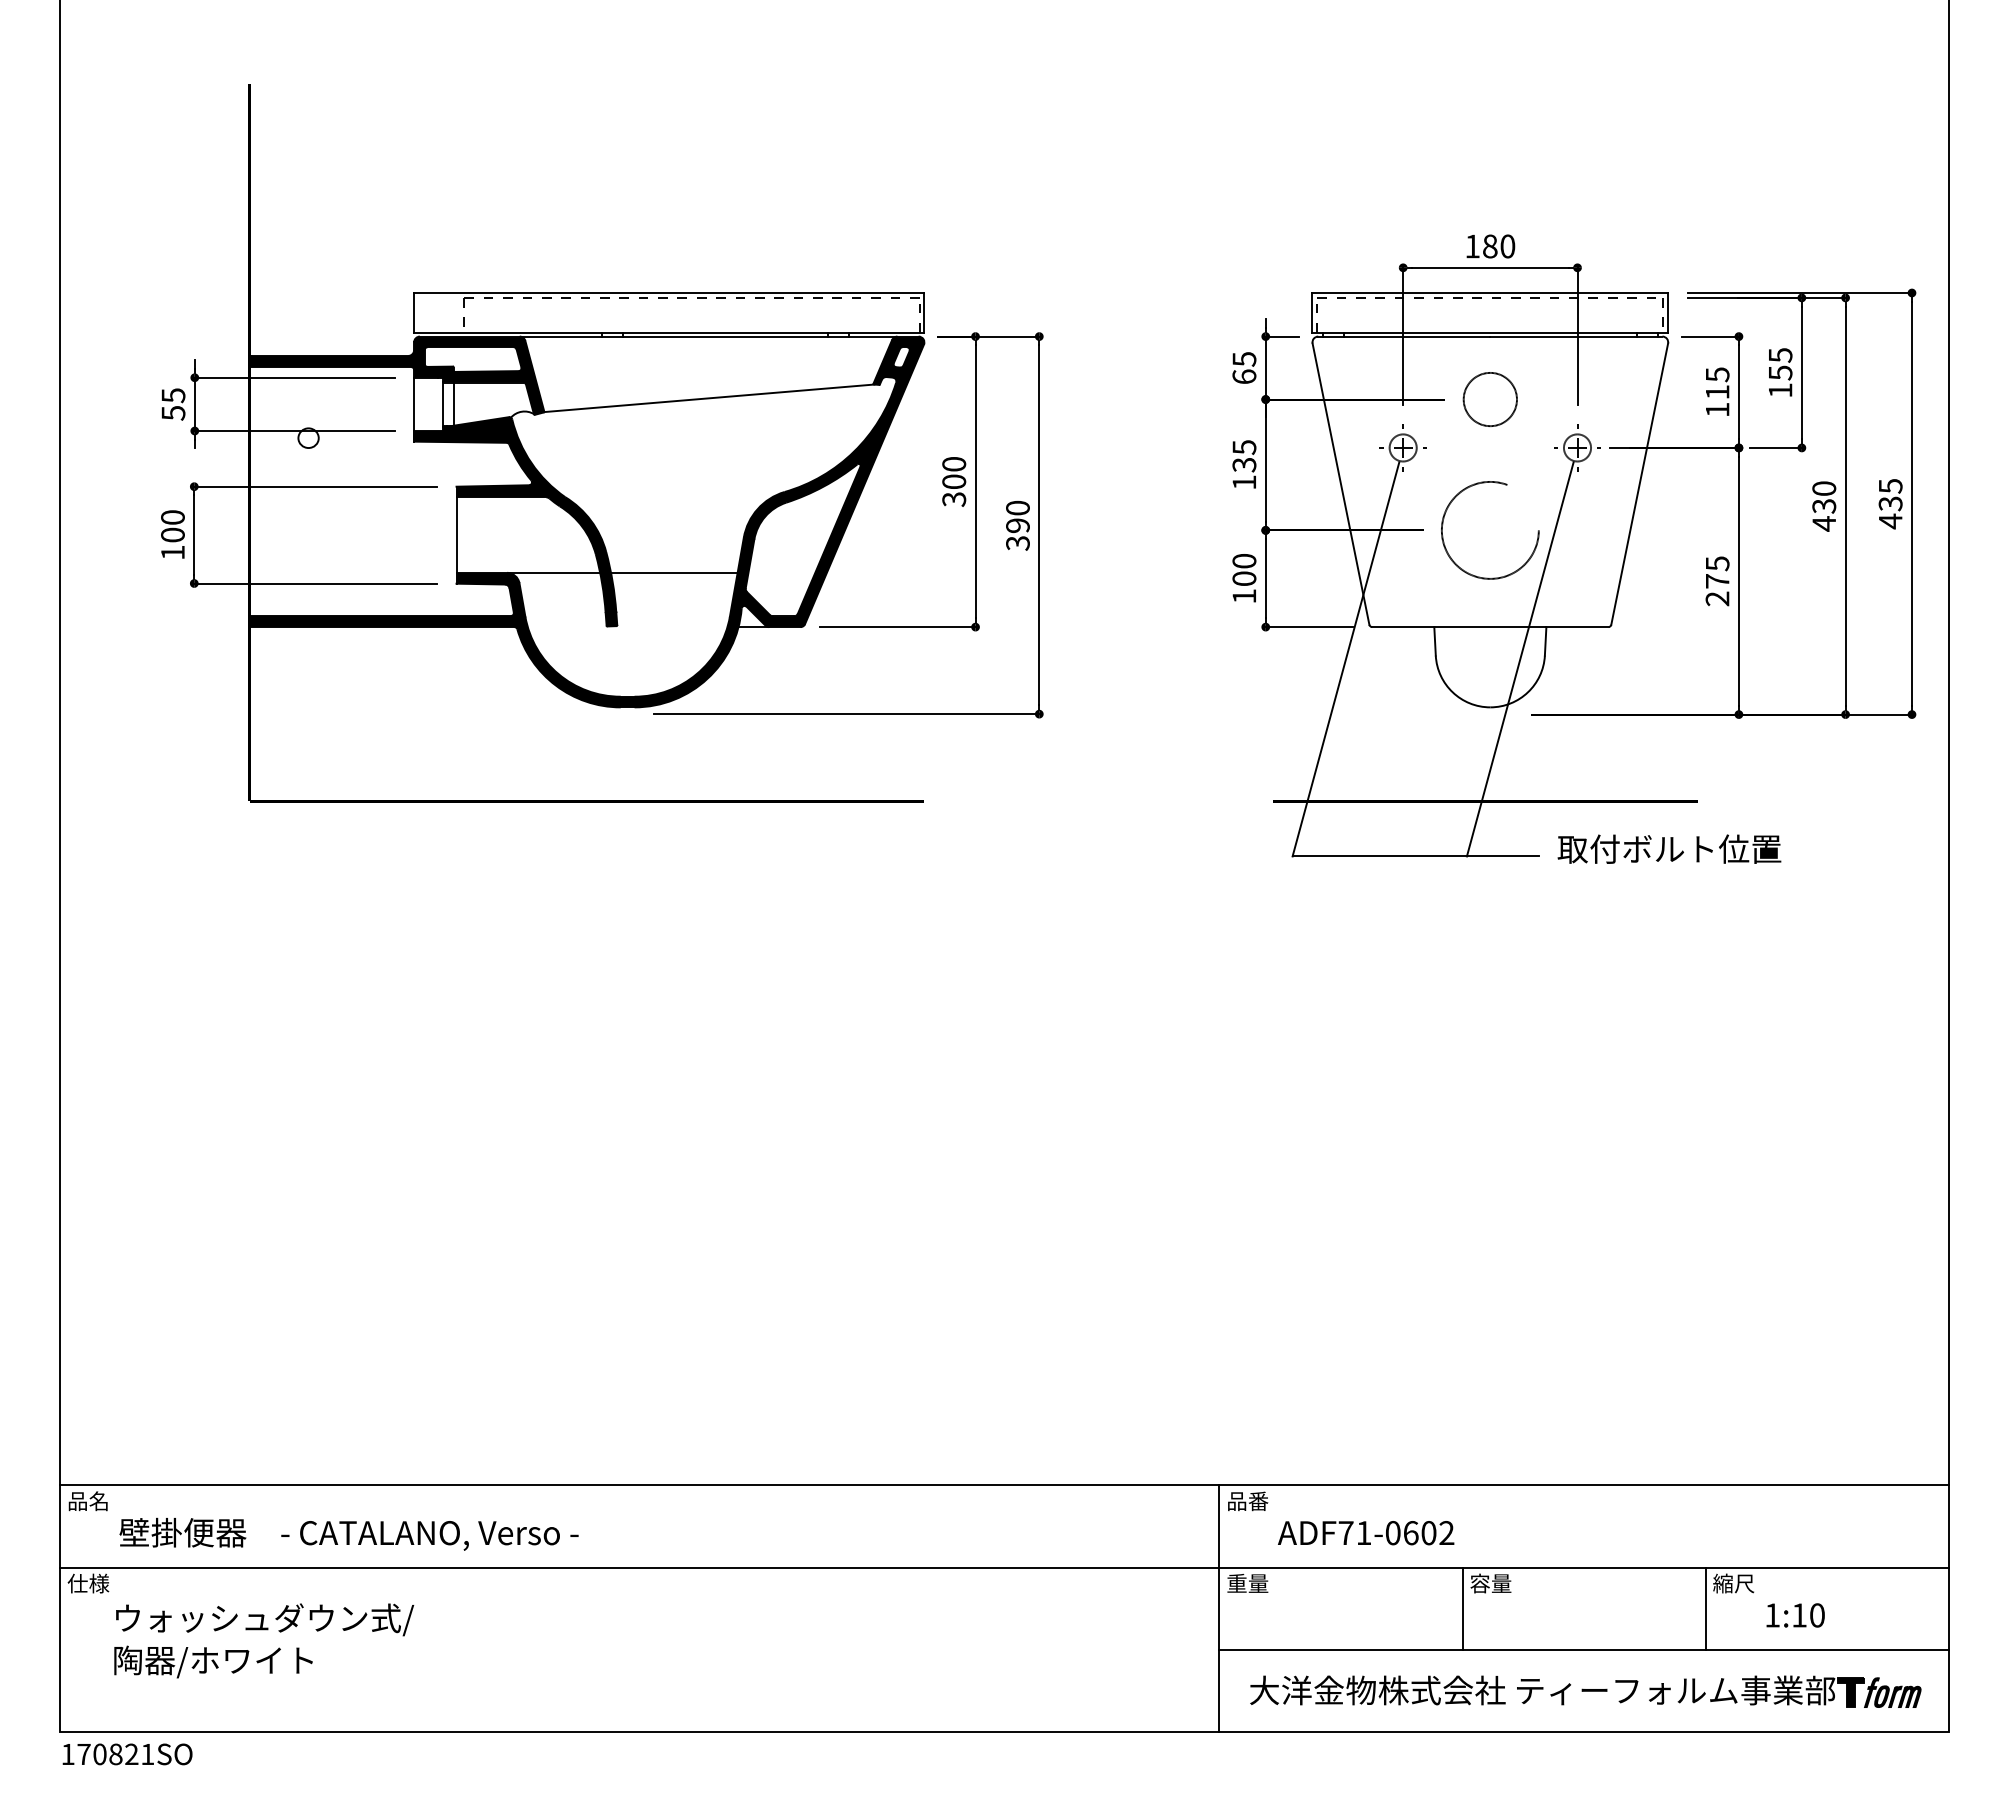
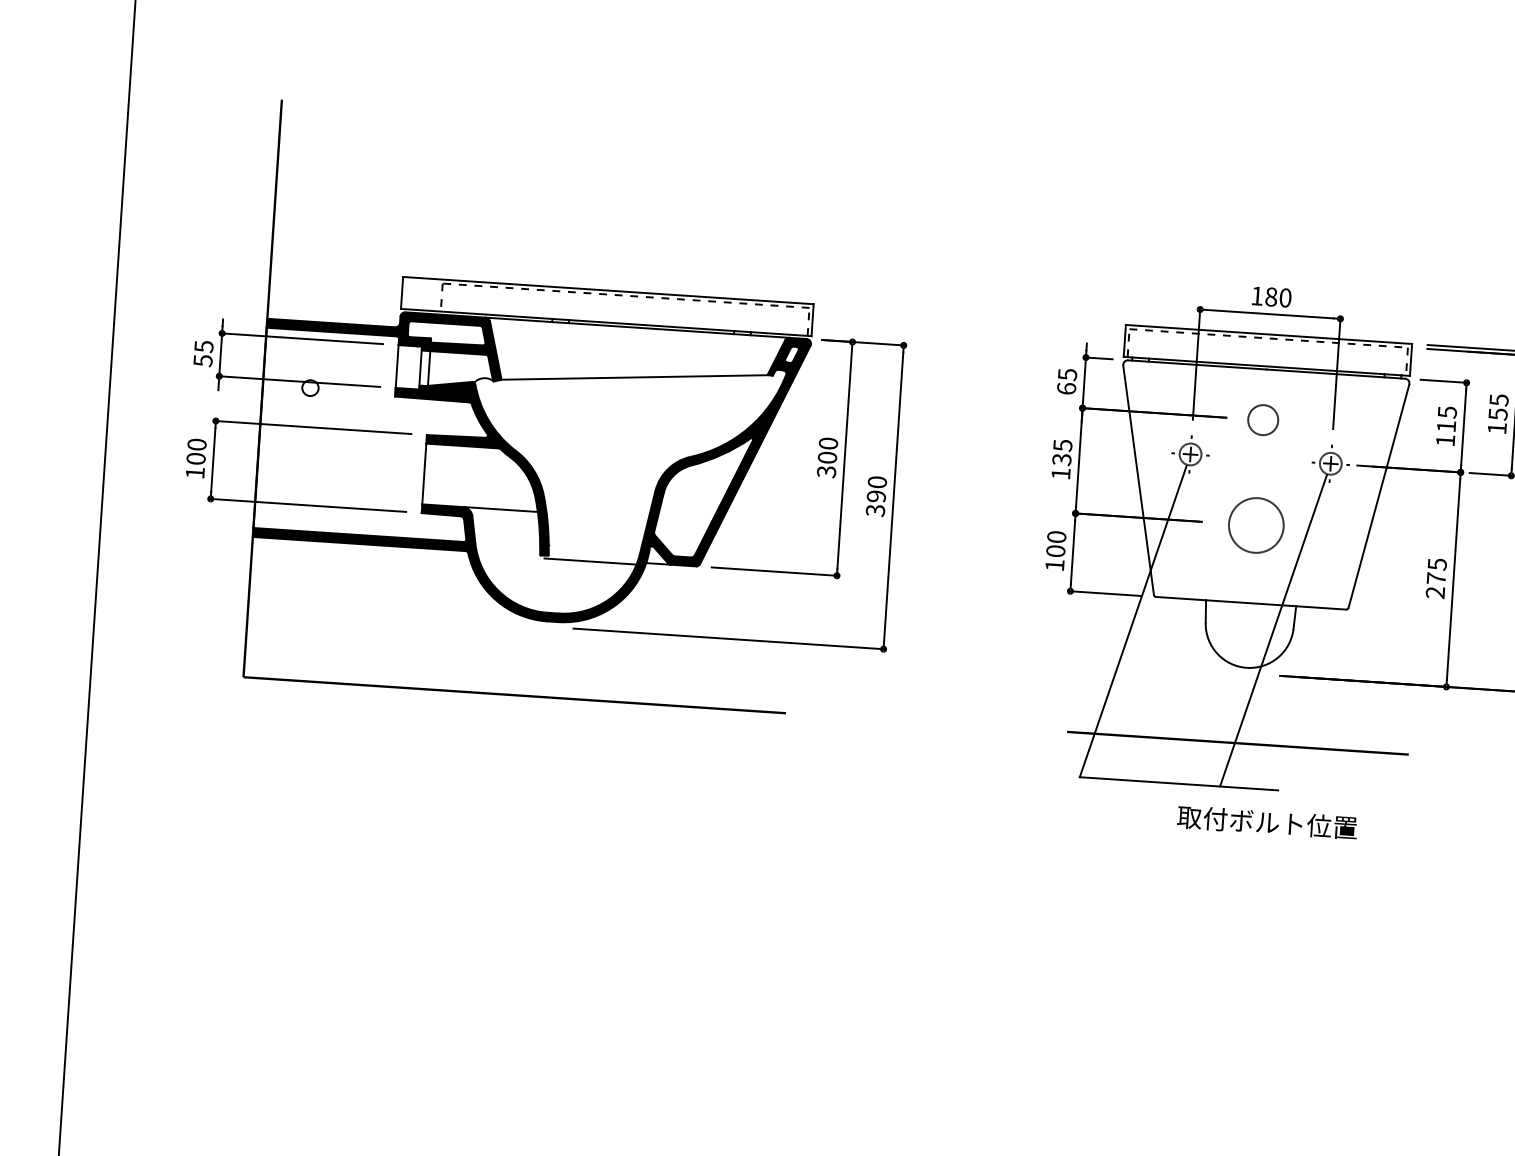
part: (1489, 399) -> (1262, 420), size x0.7
circle: (1490, 530) -> (1256, 525), size x0.7
line: (674, 572) -> (594, 561), moved
text: (1669, 848) -> (1267, 822), moved

